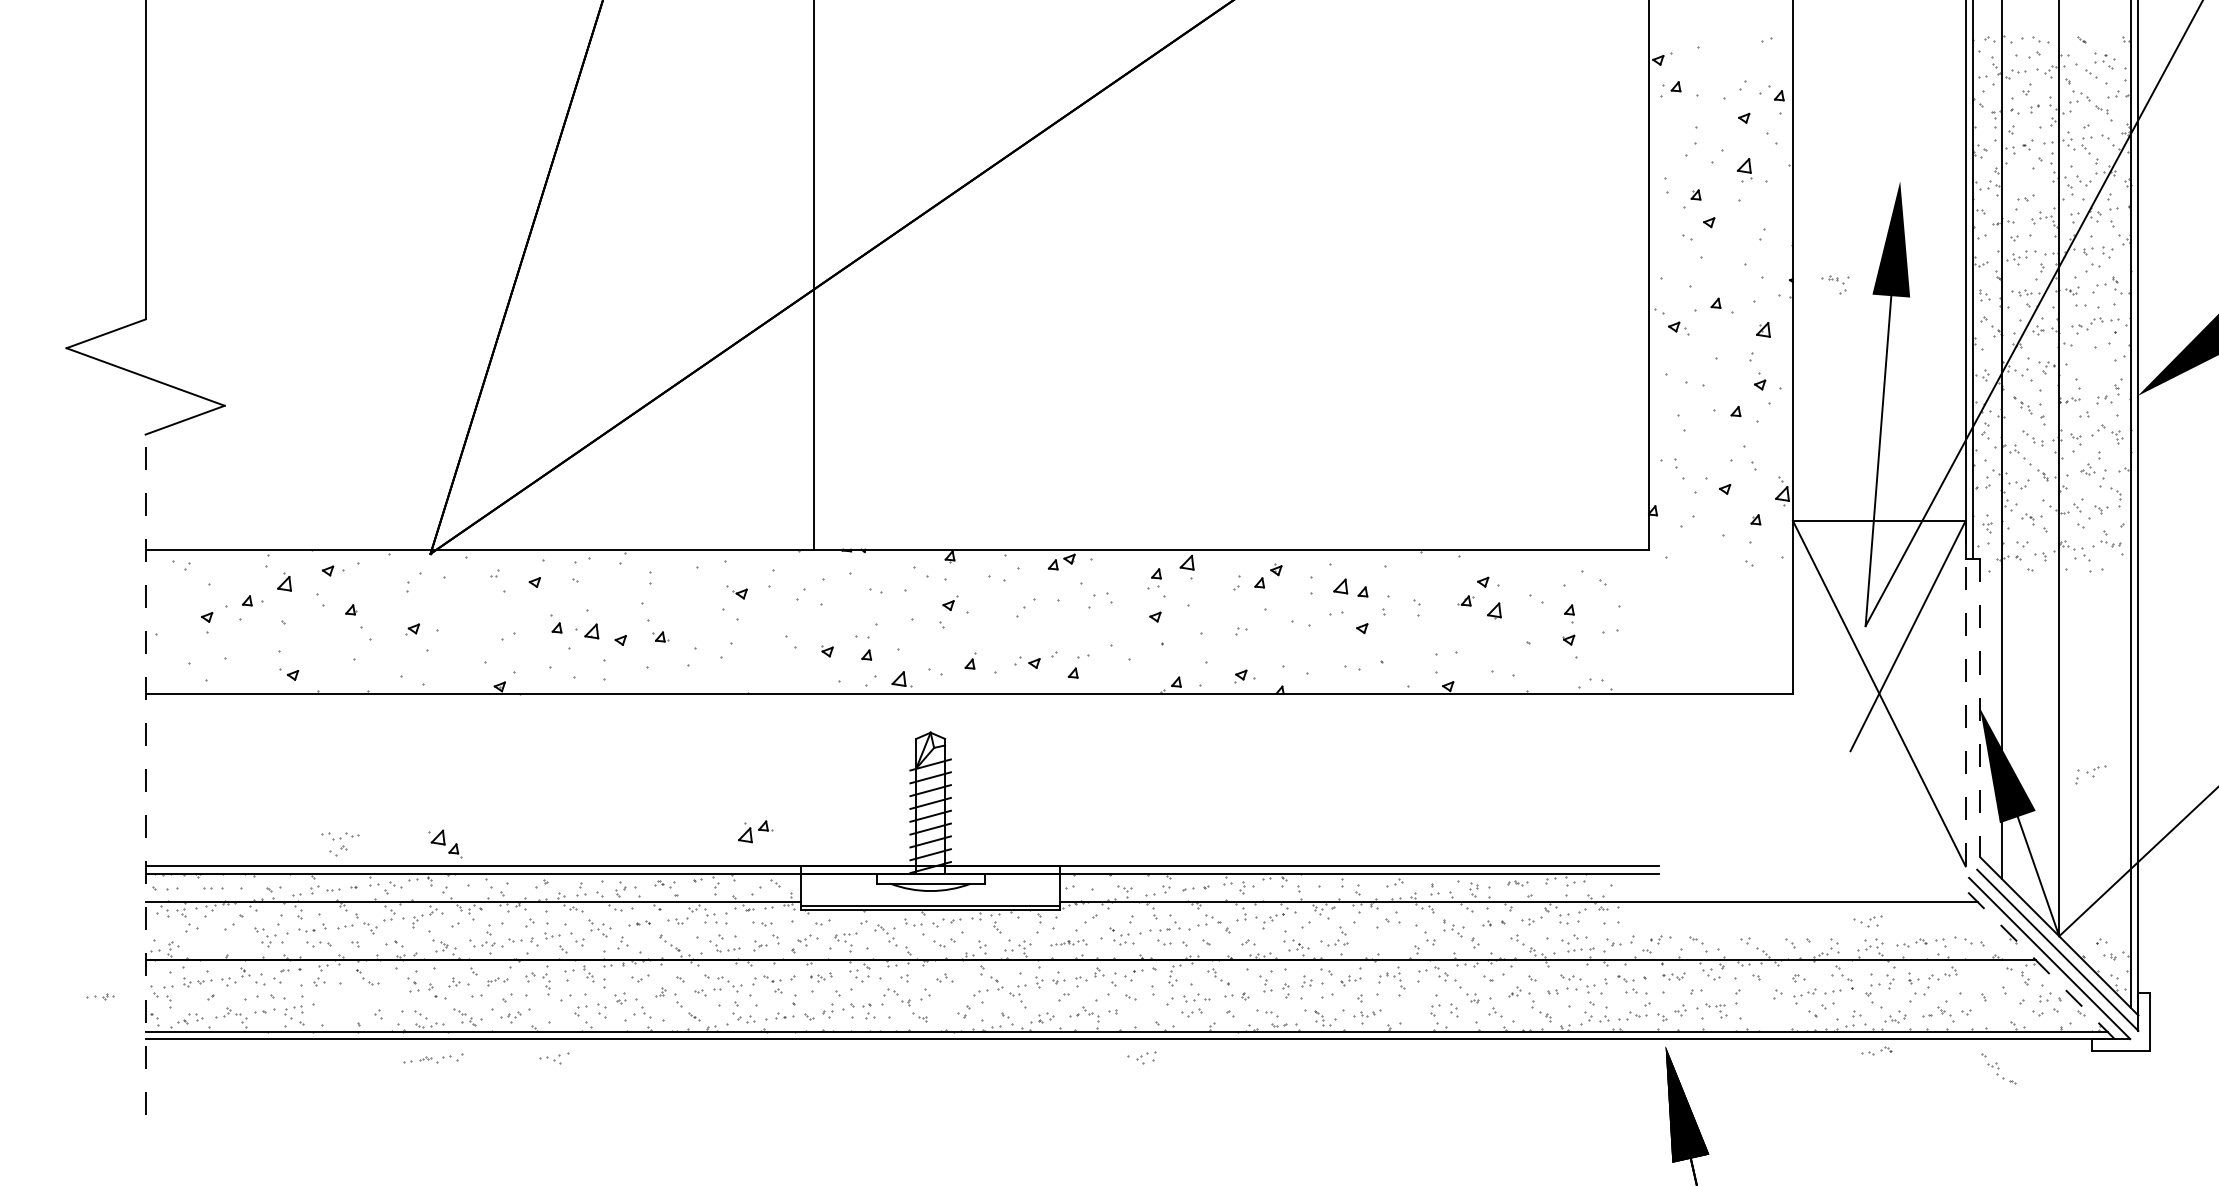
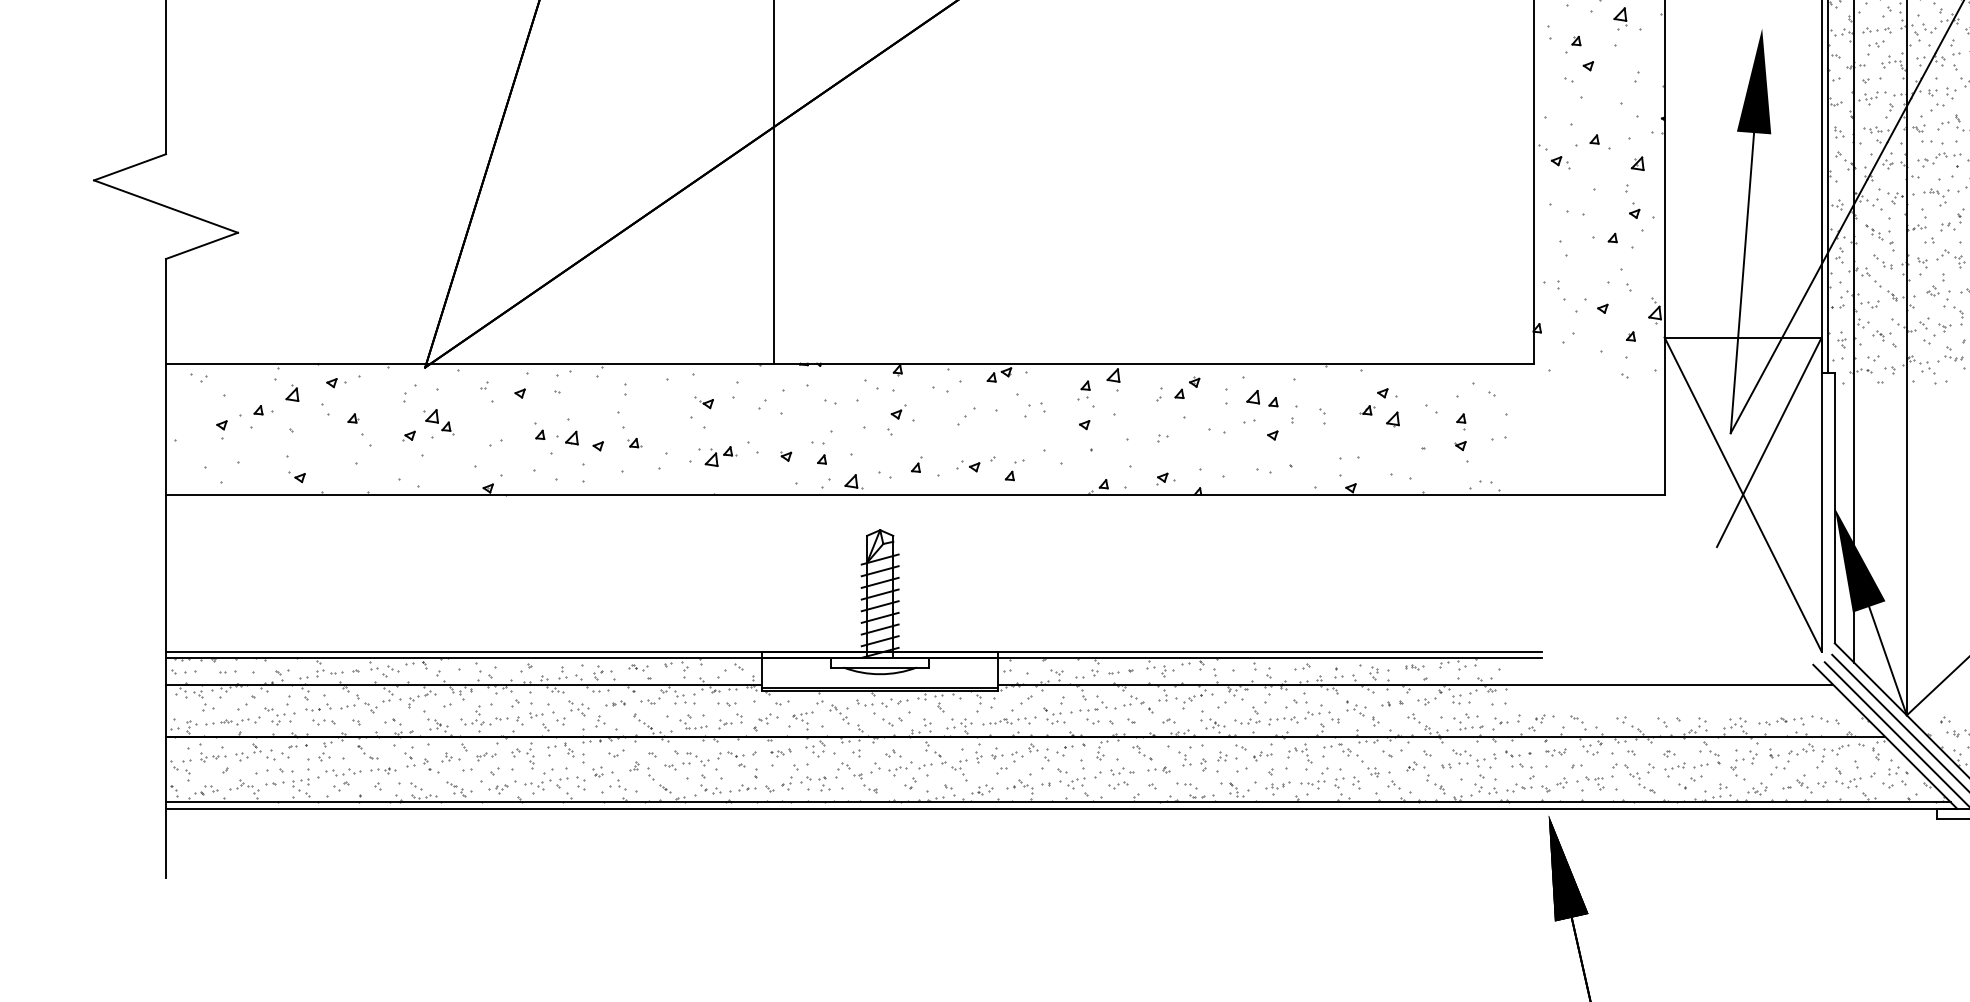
part: (2026, 183) -> (1877, 30), added
part: (1835, 284) -> (1936, 197), moved
line: (1965, 693) -> (1821, 494), dashed -> solid
line: (1980, 708) -> (1835, 508), dashed -> solid
line: (145, 774) -> (165, 568), dashed -> solid
part: (2090, 774) -> (1835, 752), moved
part: (755, 831) -> (720, 456), moved
part: (445, 843) -> (438, 421), moved
part: (340, 844) -> (343, 780), moved
part: (1867, 921) -> (1847, 782), moved
part: (1385, 939) -> (1293, 718), added
part: (1068, 942) -> (1005, 721), size x1.43
line: (2035, 959) -> (1885, 736), dashed -> solid
part: (952, 995) -> (900, 769), added
part: (100, 996) -> (383, 770), moved
part: (1407, 1005) -> (1313, 778), added
part: (1876, 1050) -> (1740, 819), removed
part: (1141, 1057) -> (1071, 782), moved
part: (433, 1058) -> (233, 721), moved
part: (554, 1058) -> (537, 784), moved
part: (1998, 1068) -> (1639, 778), moved

